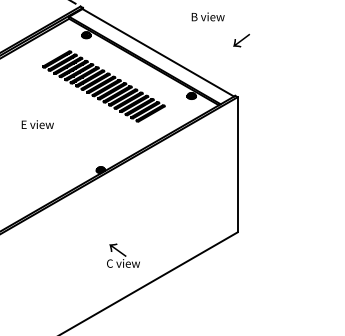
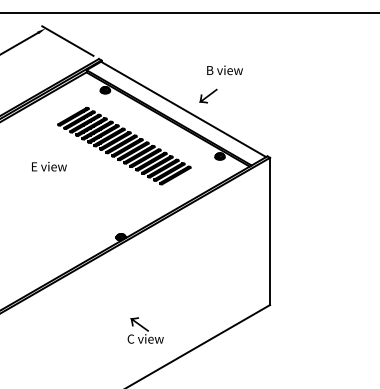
text: (207, 17) -> (224, 70), moved
text: (241, 40) -> (208, 95), moved
text: (37, 124) -> (49, 166), moved

